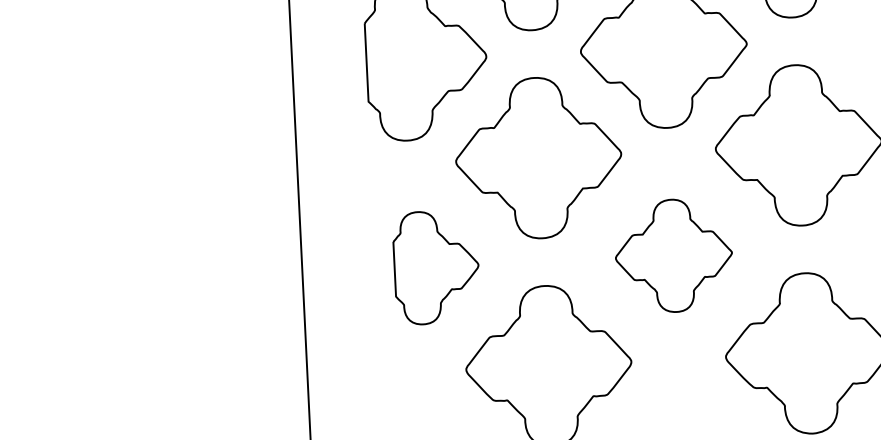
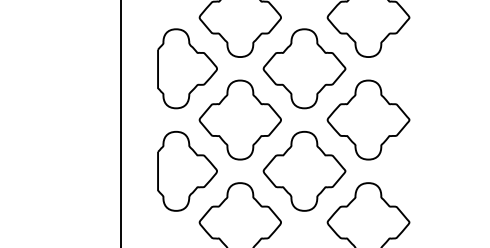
part: (673, 256) -> (304, 171), size x1.43
part: (436, 267) -> (187, 171), size x1.43

